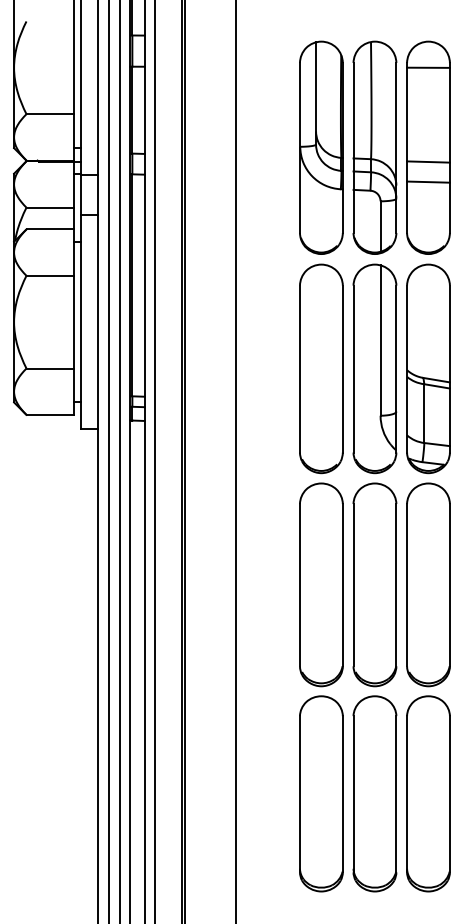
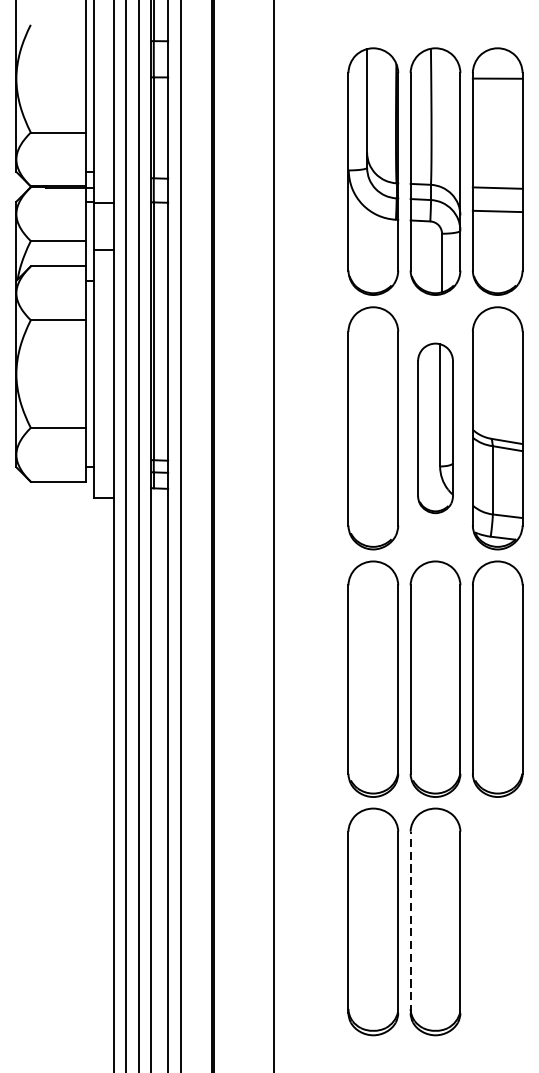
part: (374, 368) -> (434, 427), size x0.7
line: (353, 793) -> (410, 921), solid -> dashed
part: (428, 793) -> (497, 921), removed

